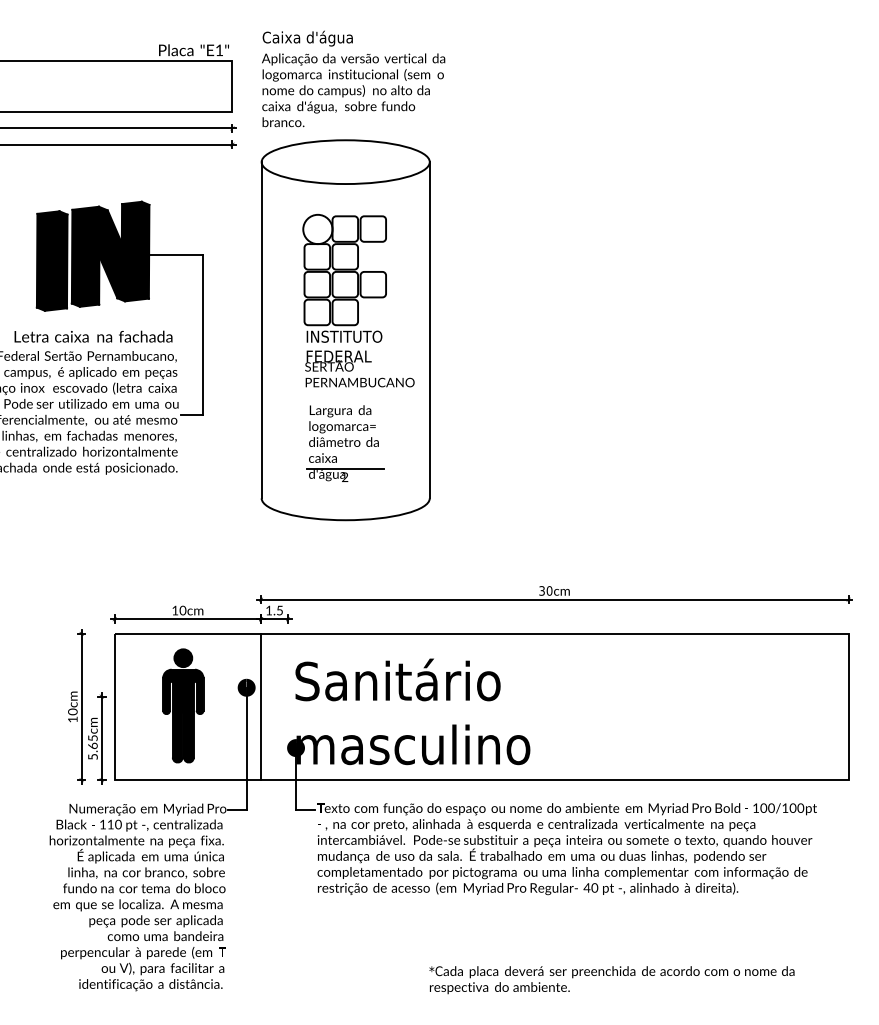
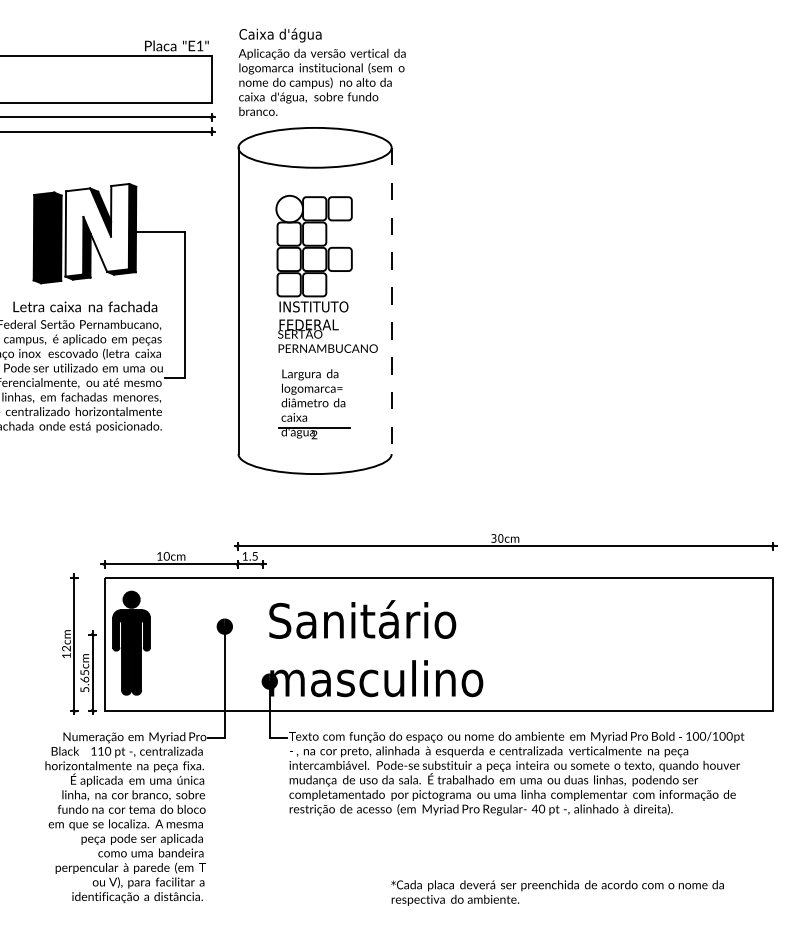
fill: (106, 252) -> (97, 230), removed
line: (429, 330) -> (391, 301), solid -> dashed
part: (183, 705) -> (131, 642), moved
line: (261, 706) -> (238, 643), removed
text: (73, 711) -> (67, 648), 10cm -> 12cm

